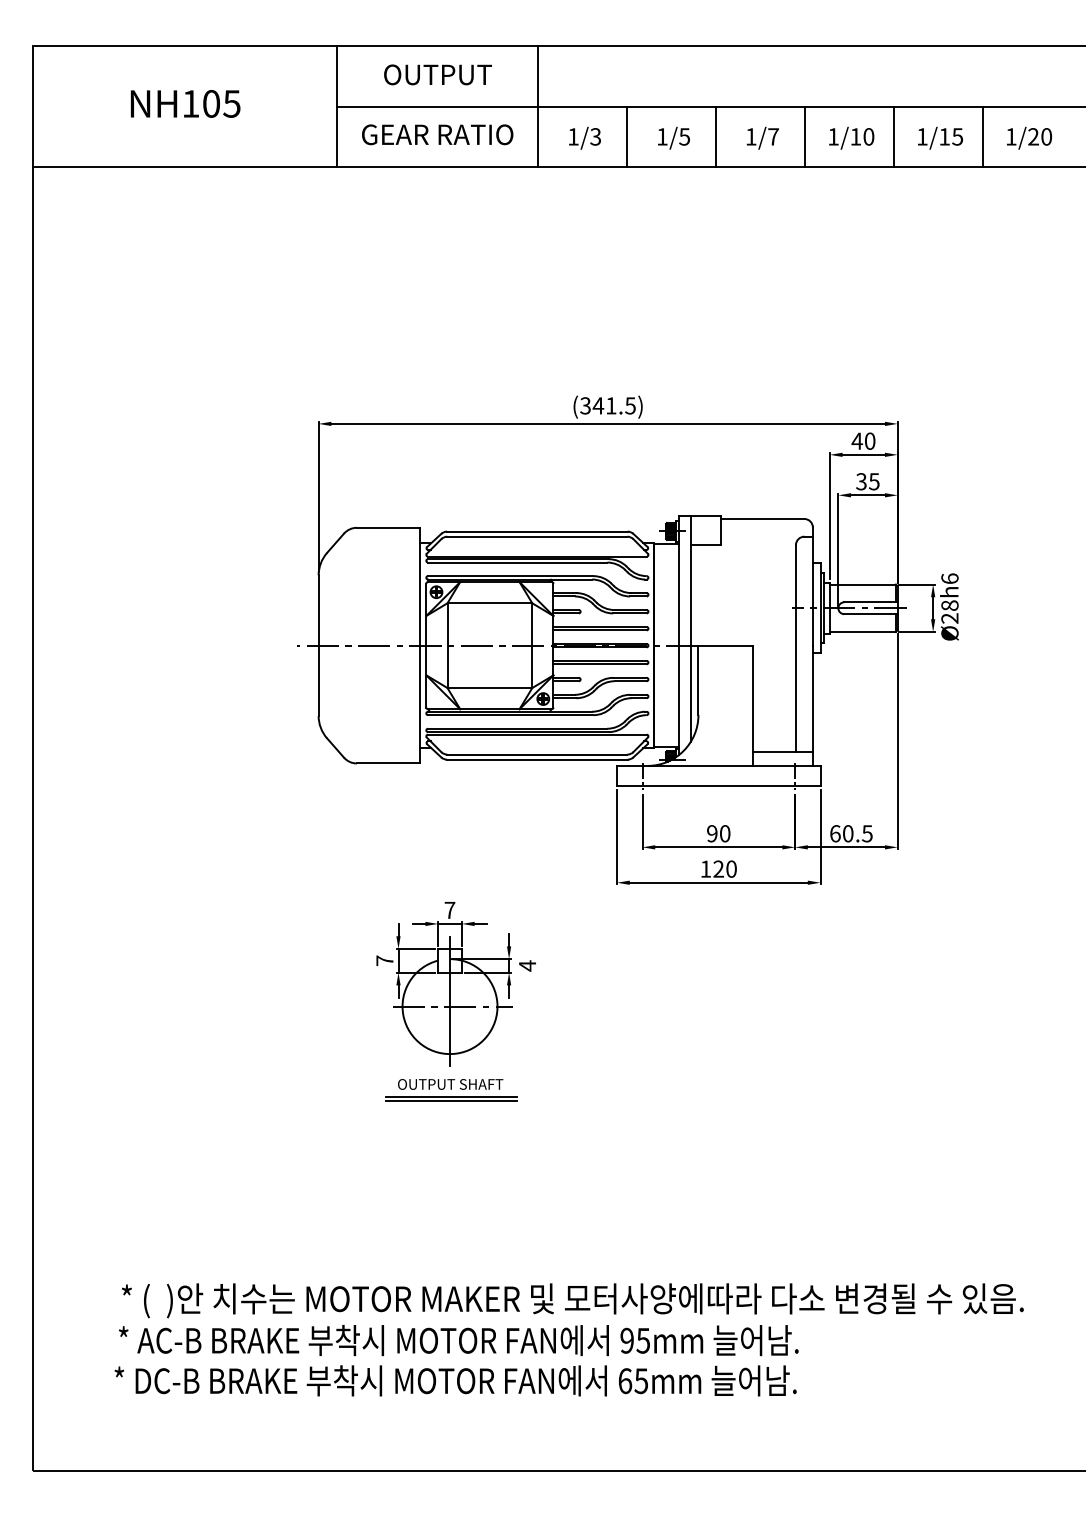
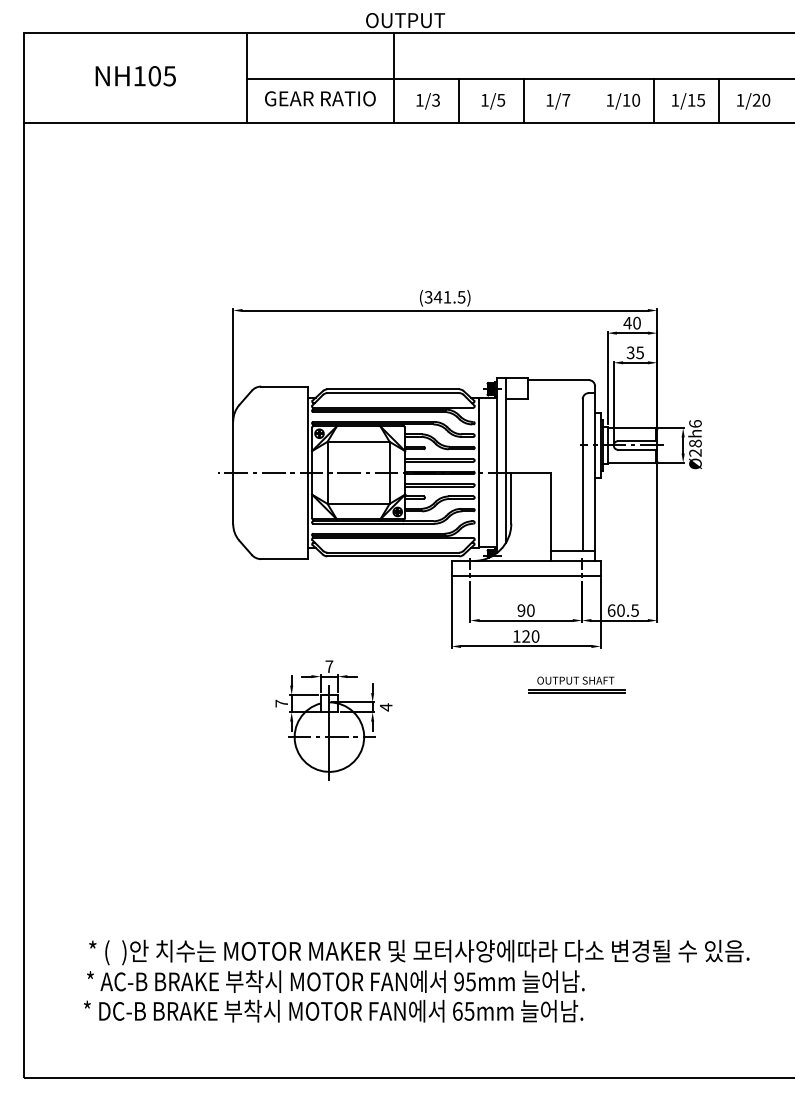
text: (437, 74) -> (405, 20), moved
line: (804, 137) -> (588, 100), removed
part: (451, 1090) -> (576, 685), moved

